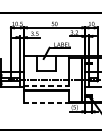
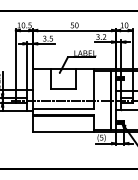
line: (47, 86) -> (64, 109), dashed -> solid
line: (47, 103) -> (64, 132), dashed -> solid

